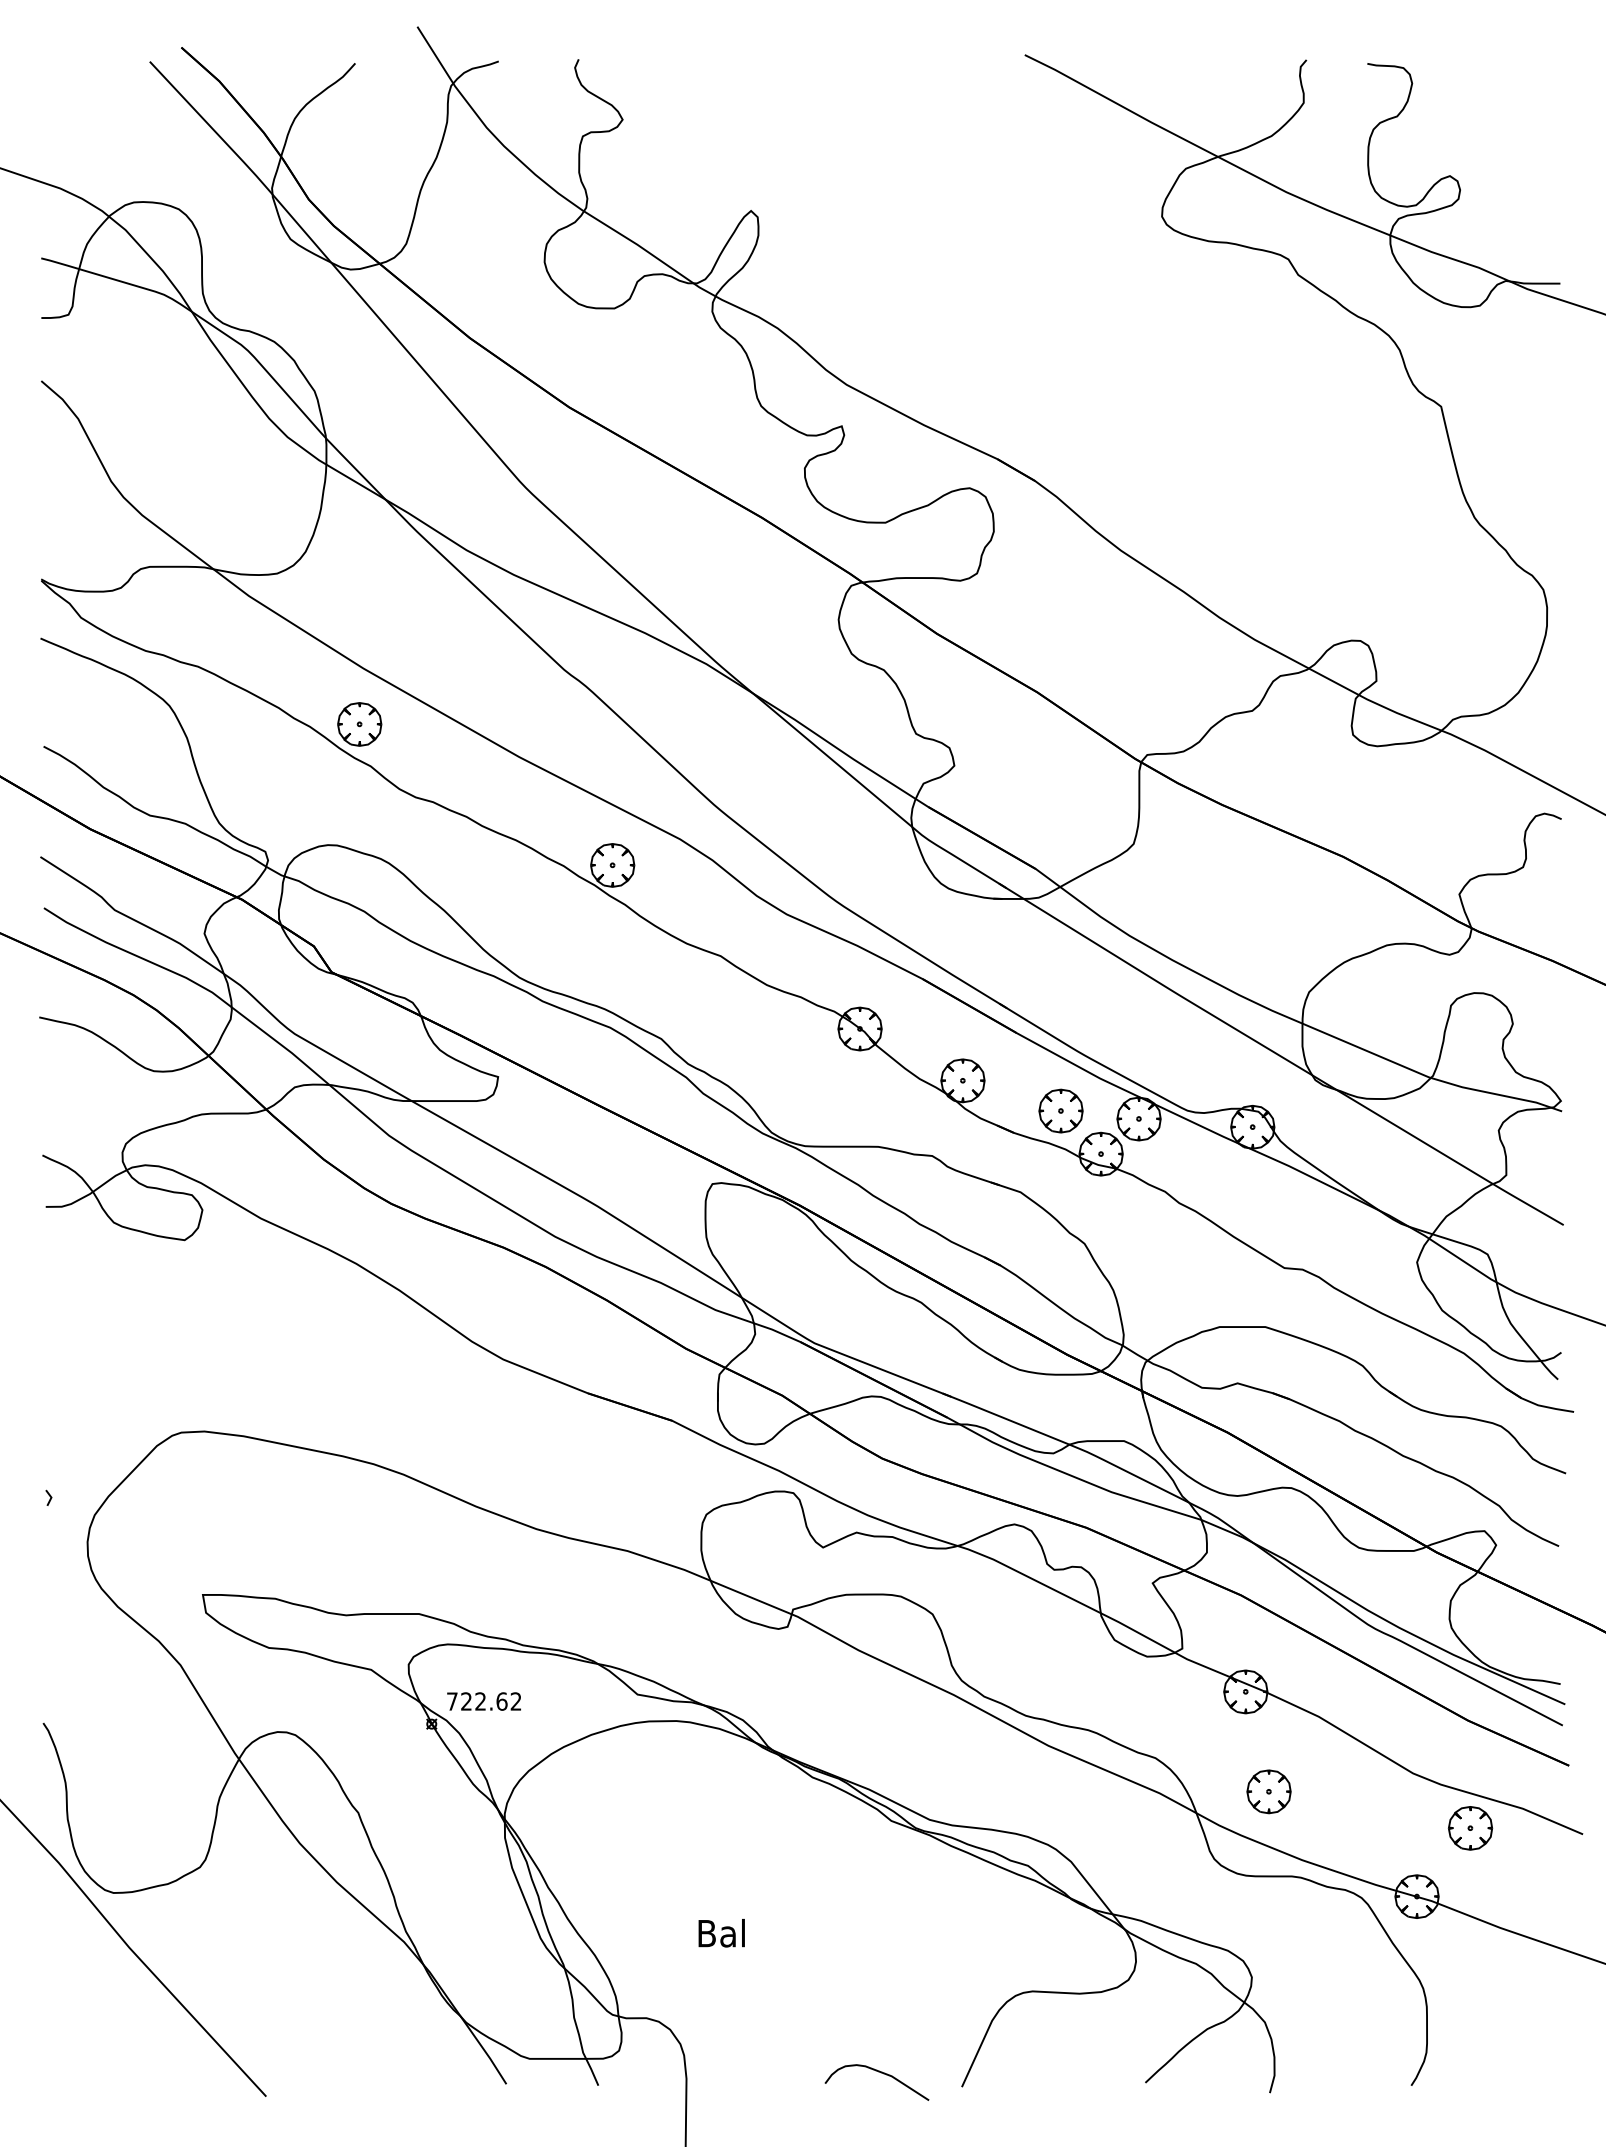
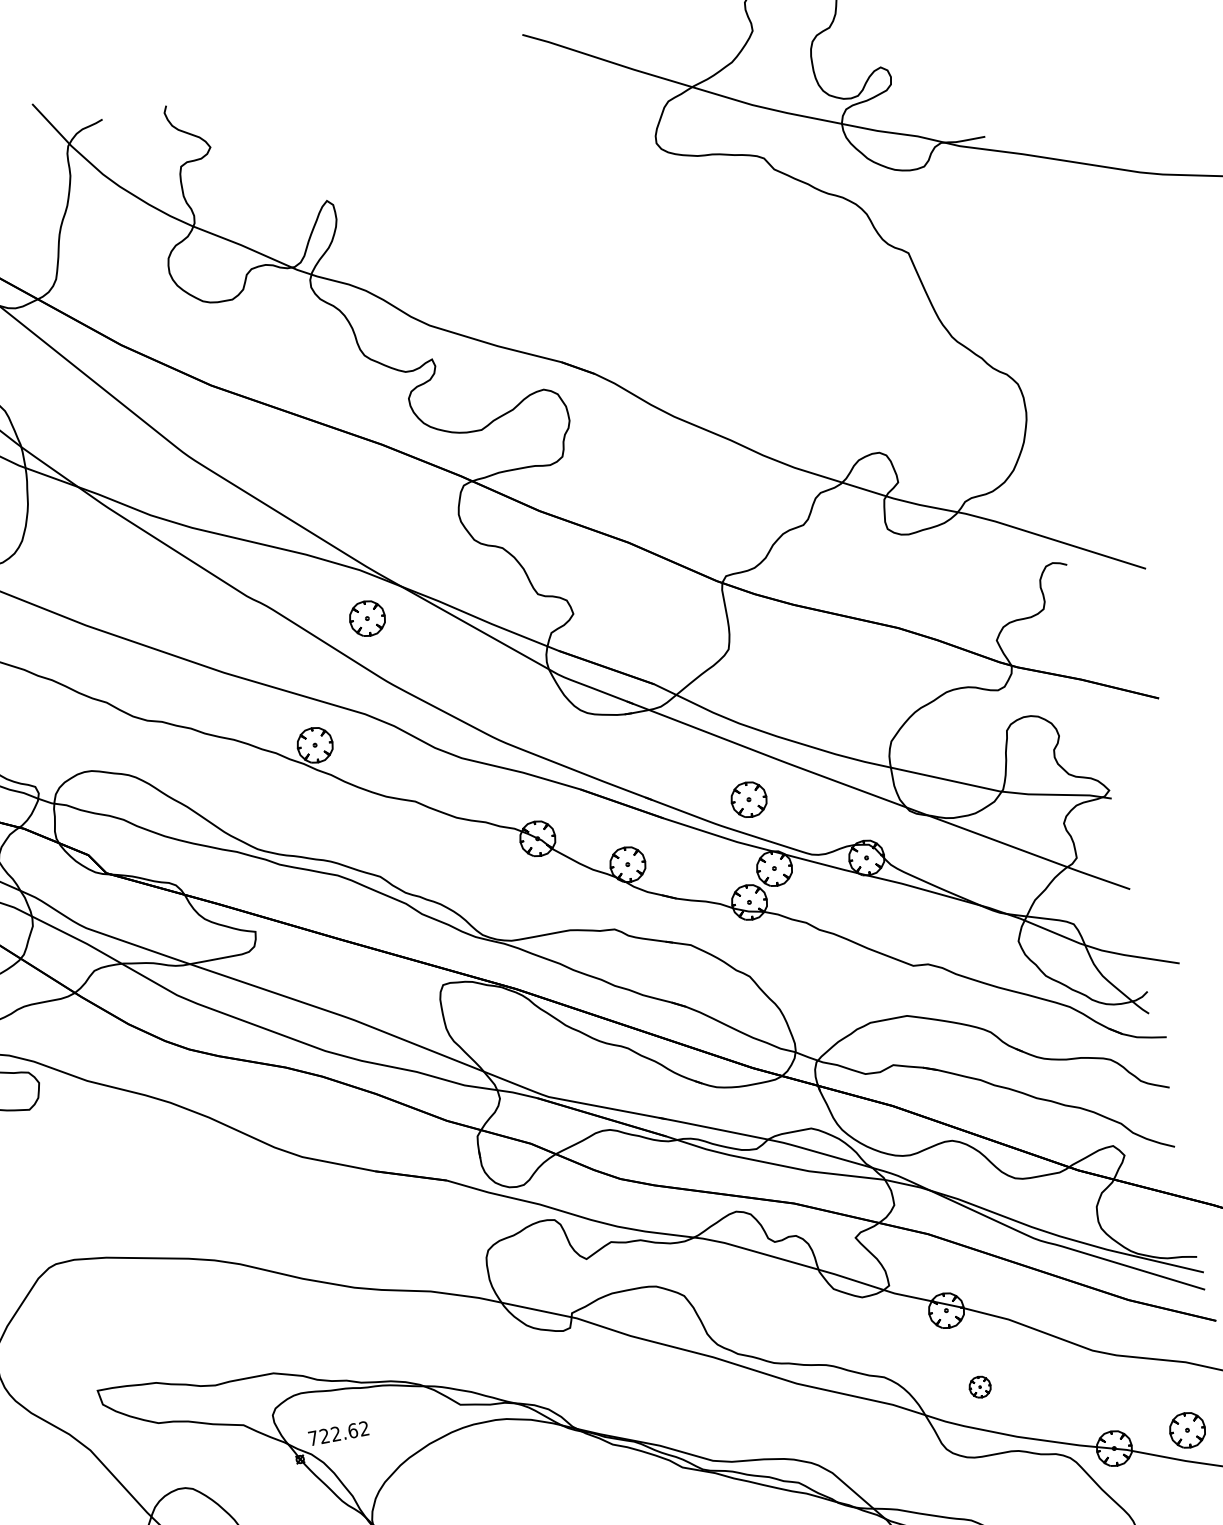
part: (359, 724) -> (367, 618), moved
part: (1060, 1110) -> (748, 799), moved
part: (1268, 1791) -> (979, 1386), size x0.6
part: (1470, 1828) -> (1187, 1430), moved

